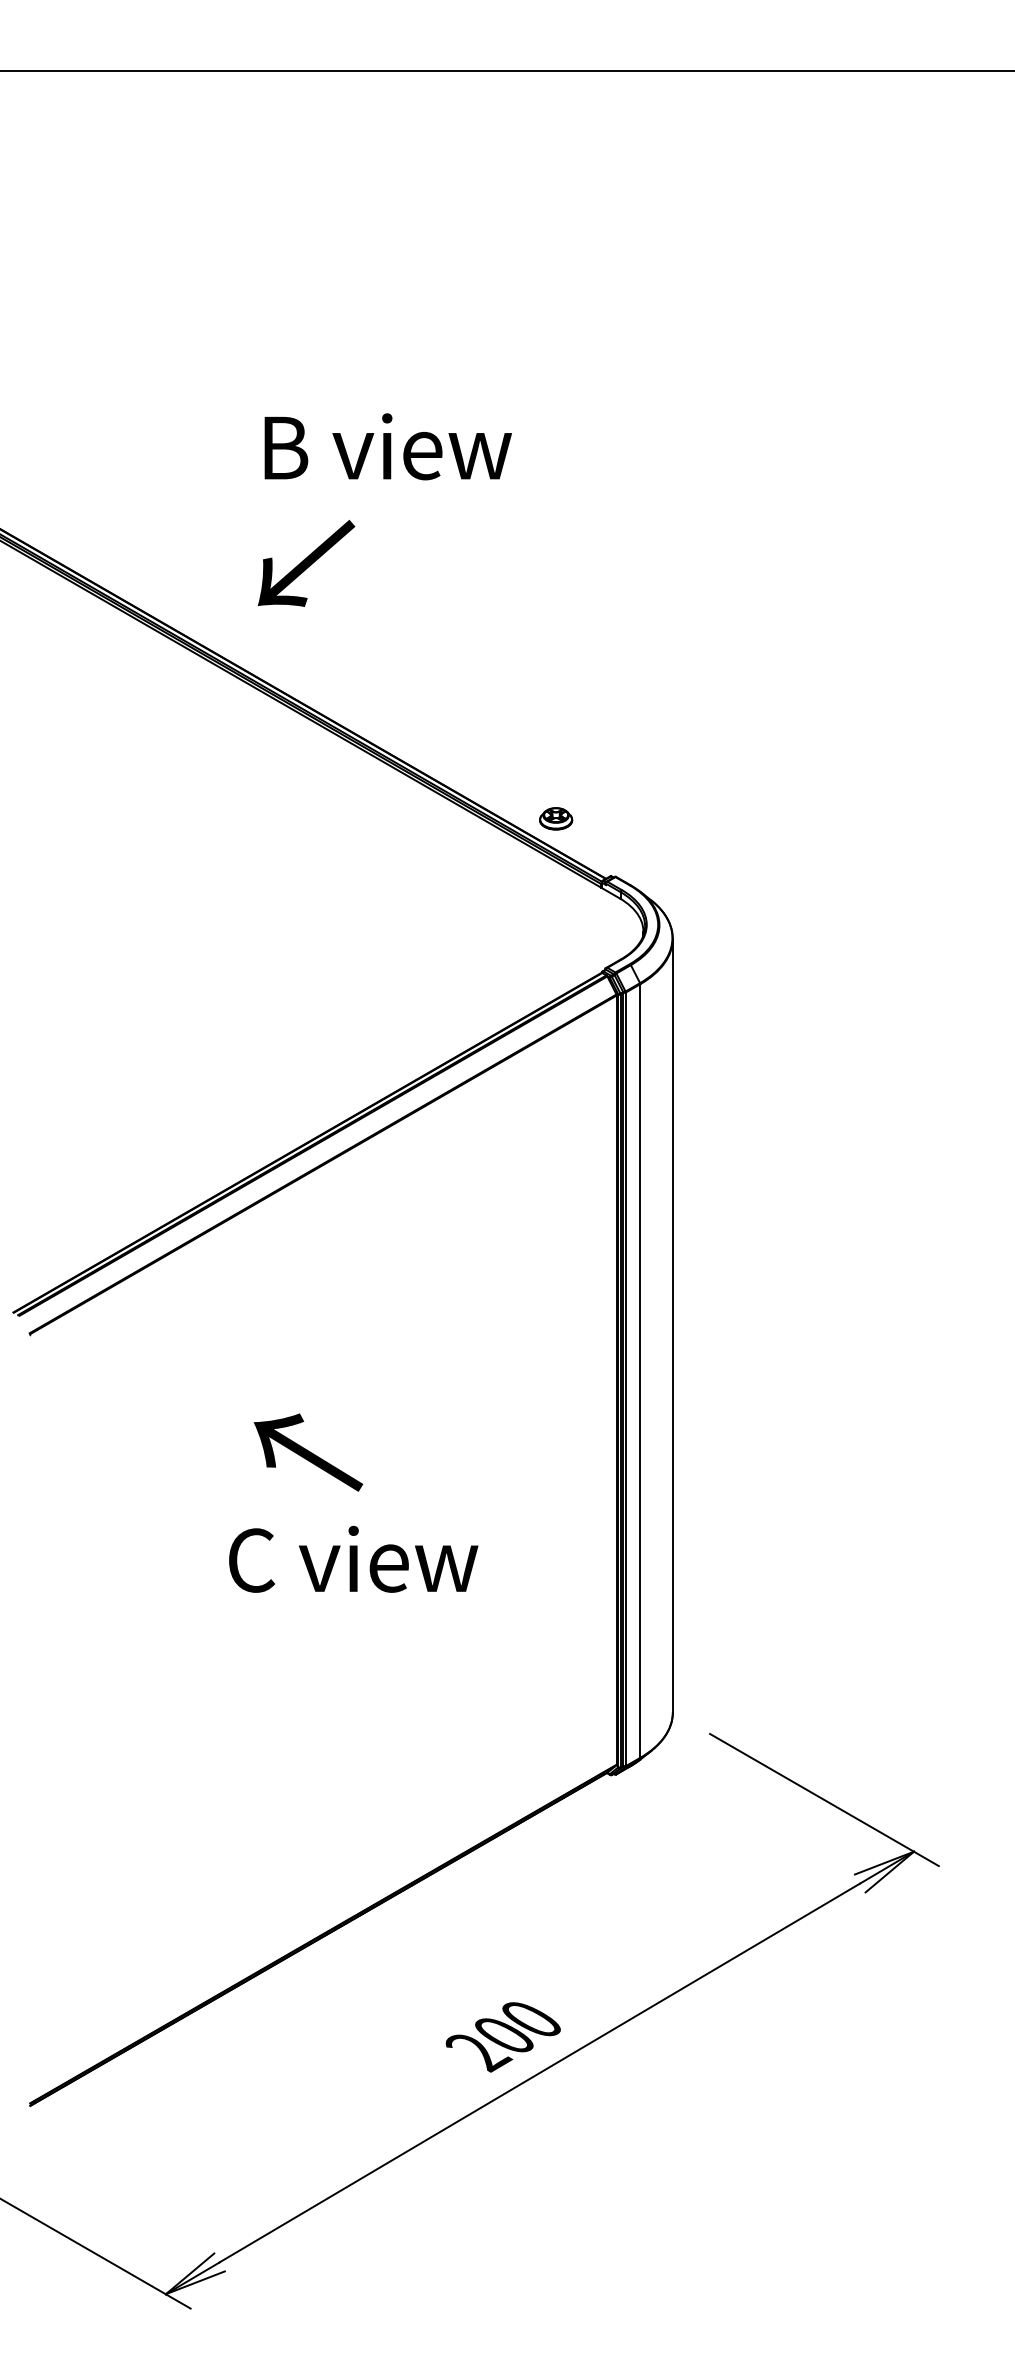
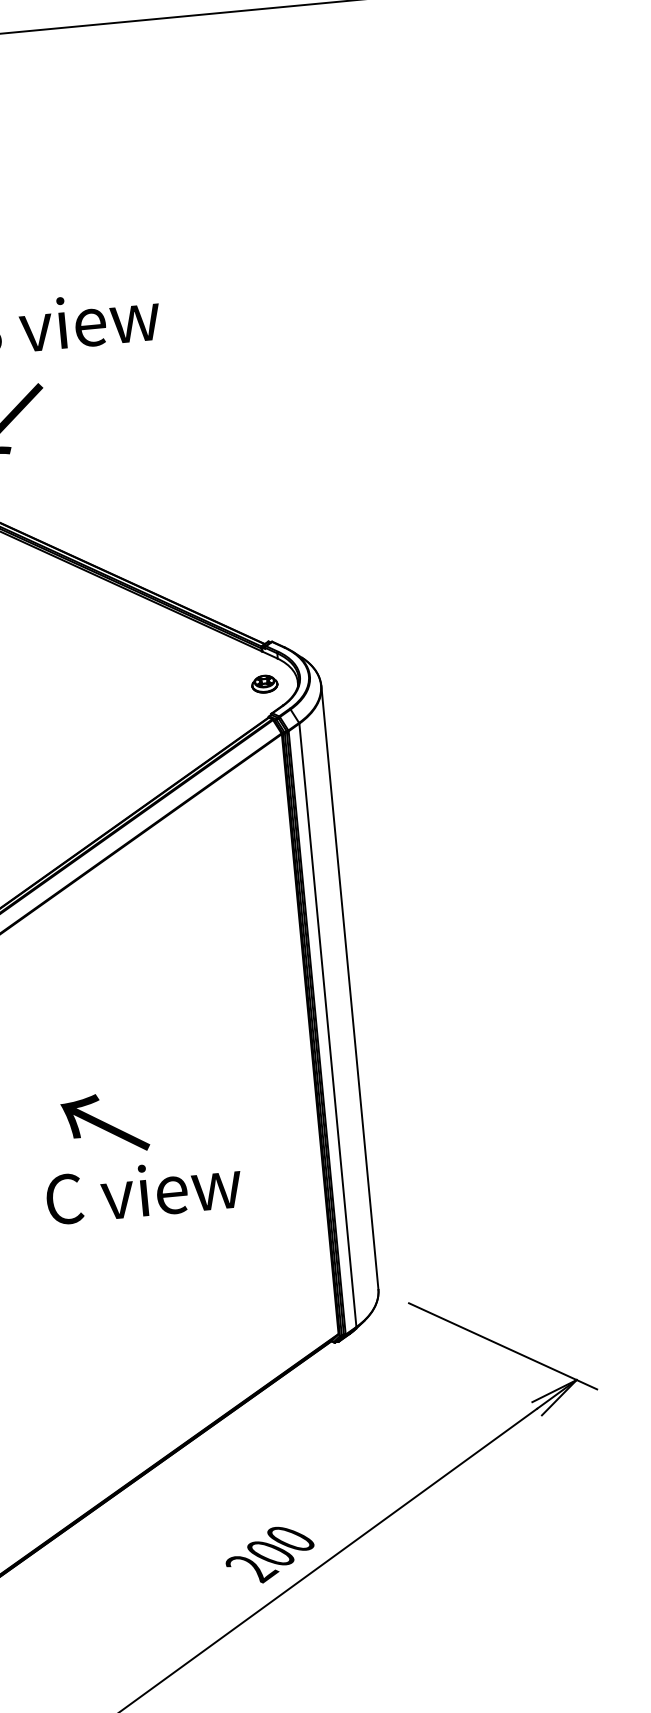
part: (556, 818) -> (265, 683), moved
text: (308, 1452) -> (105, 1123), moved
text: (353, 1558) -> (143, 1190), moved

